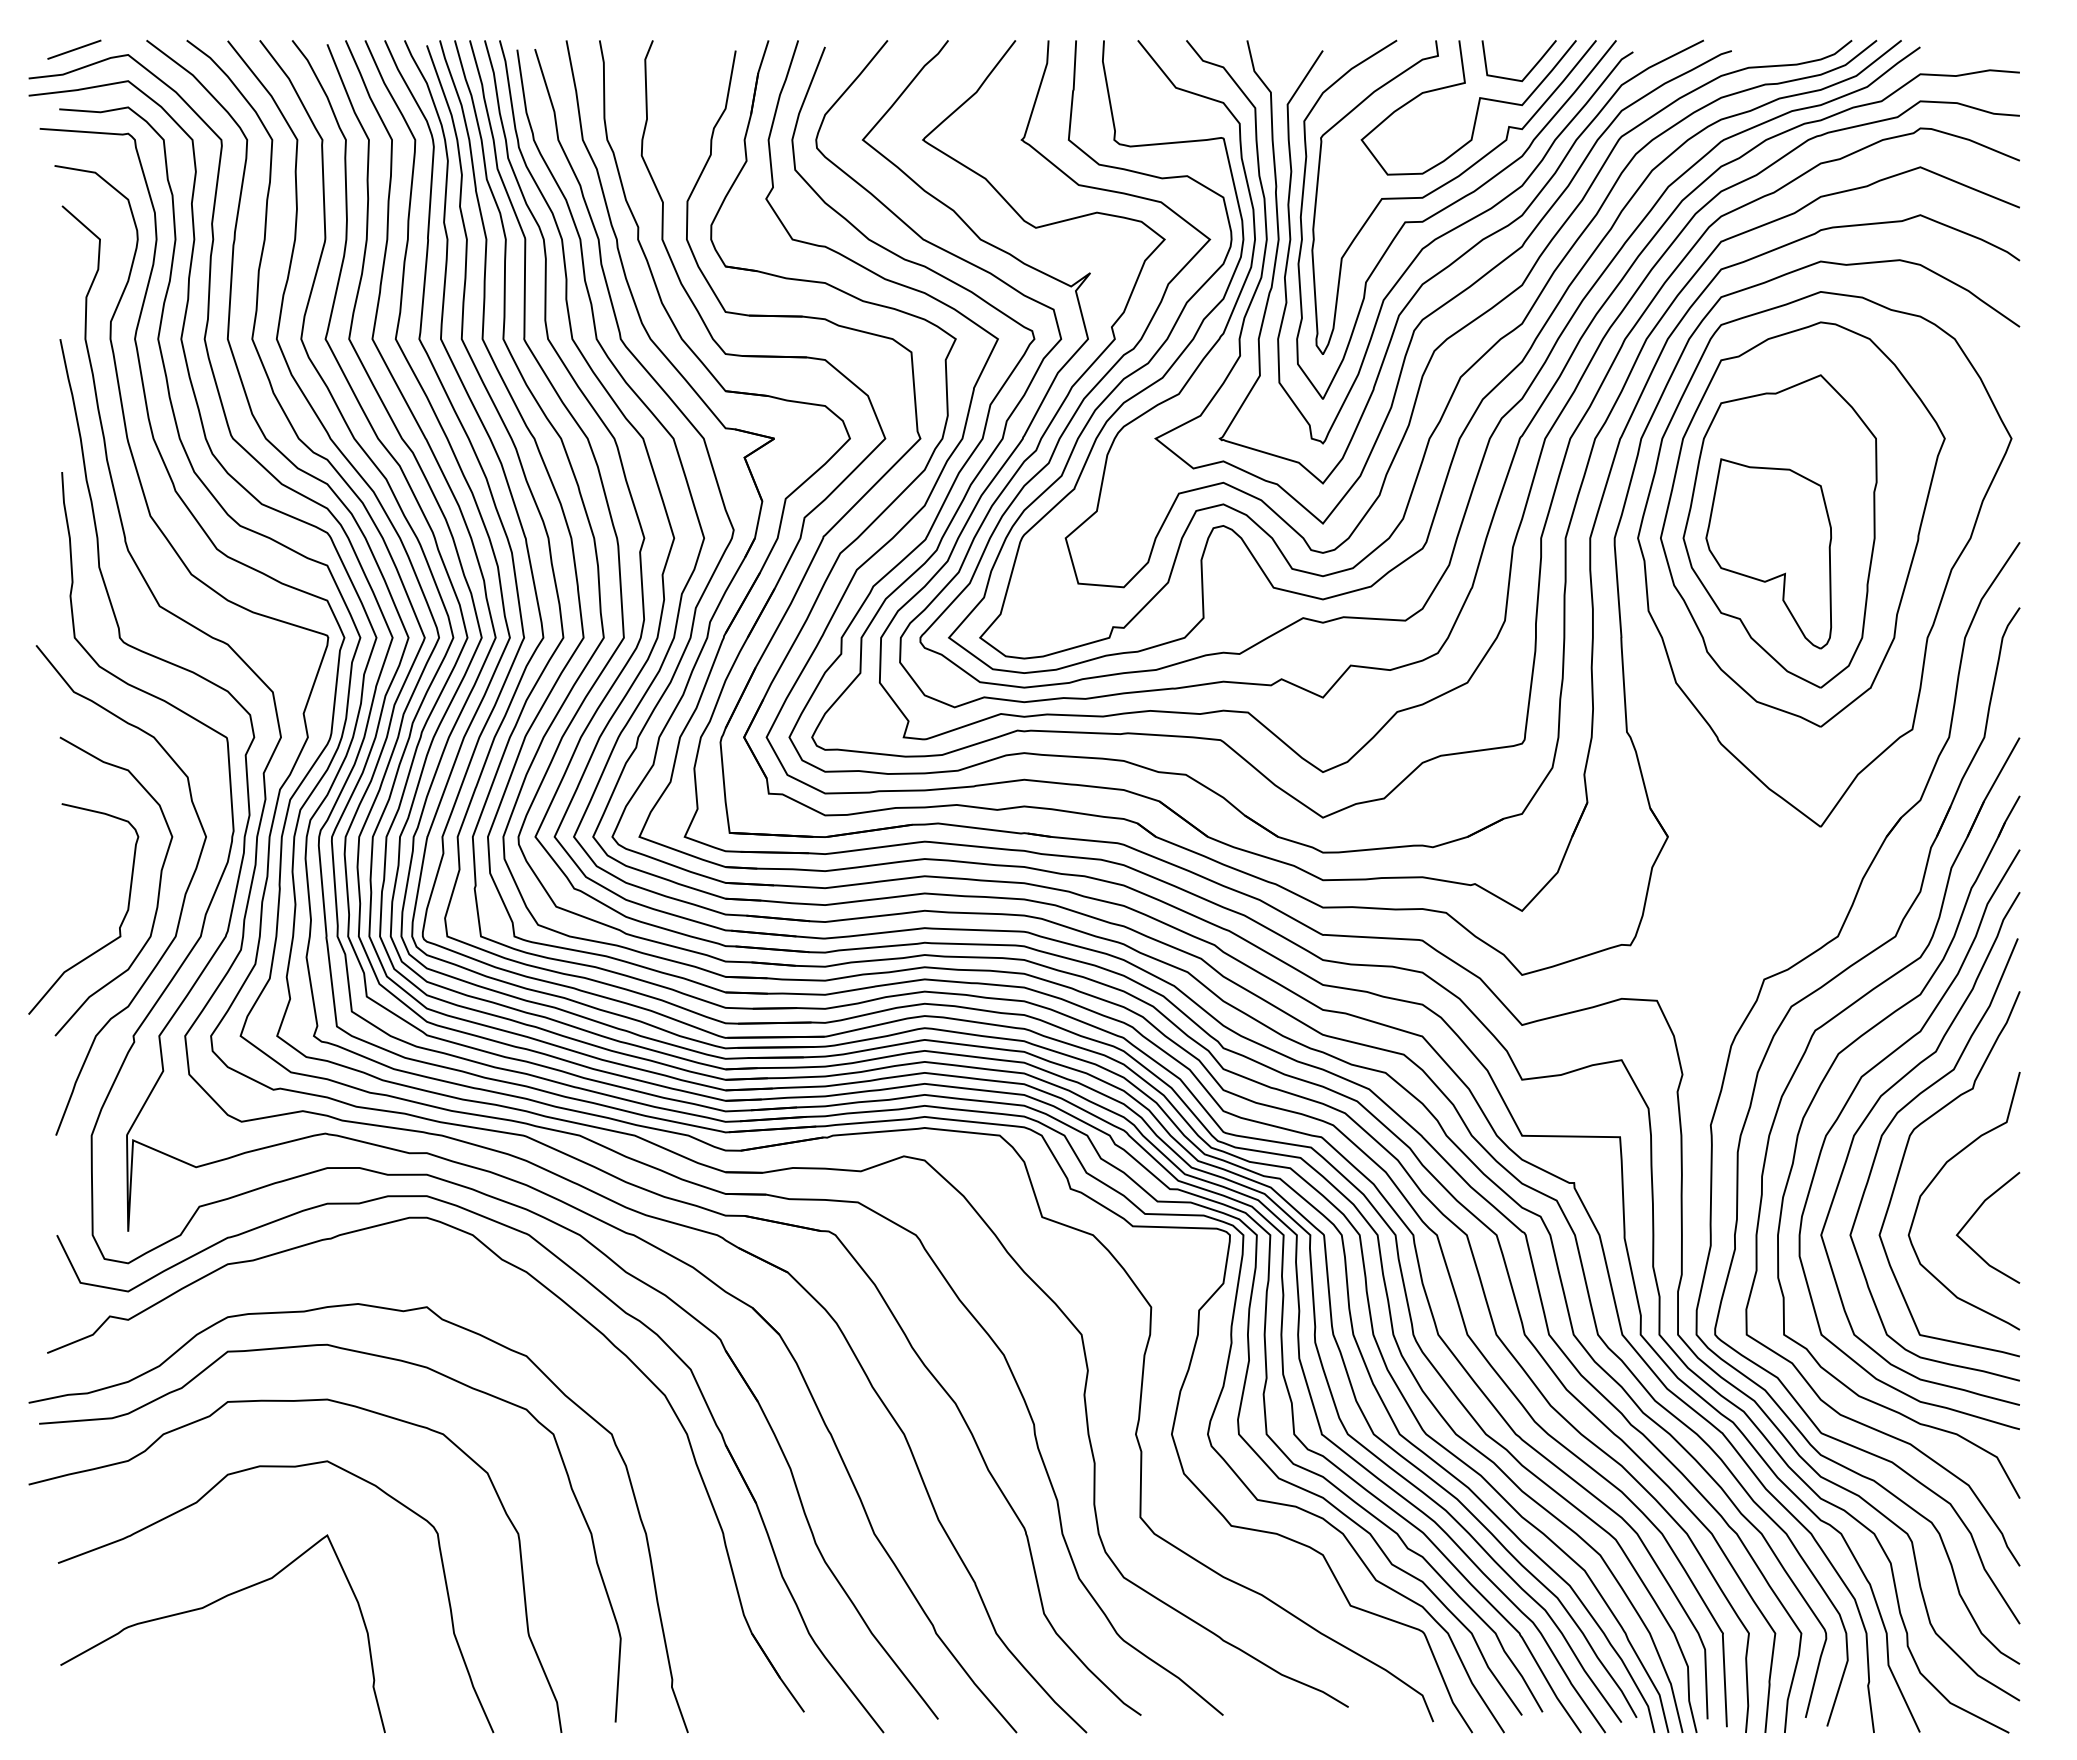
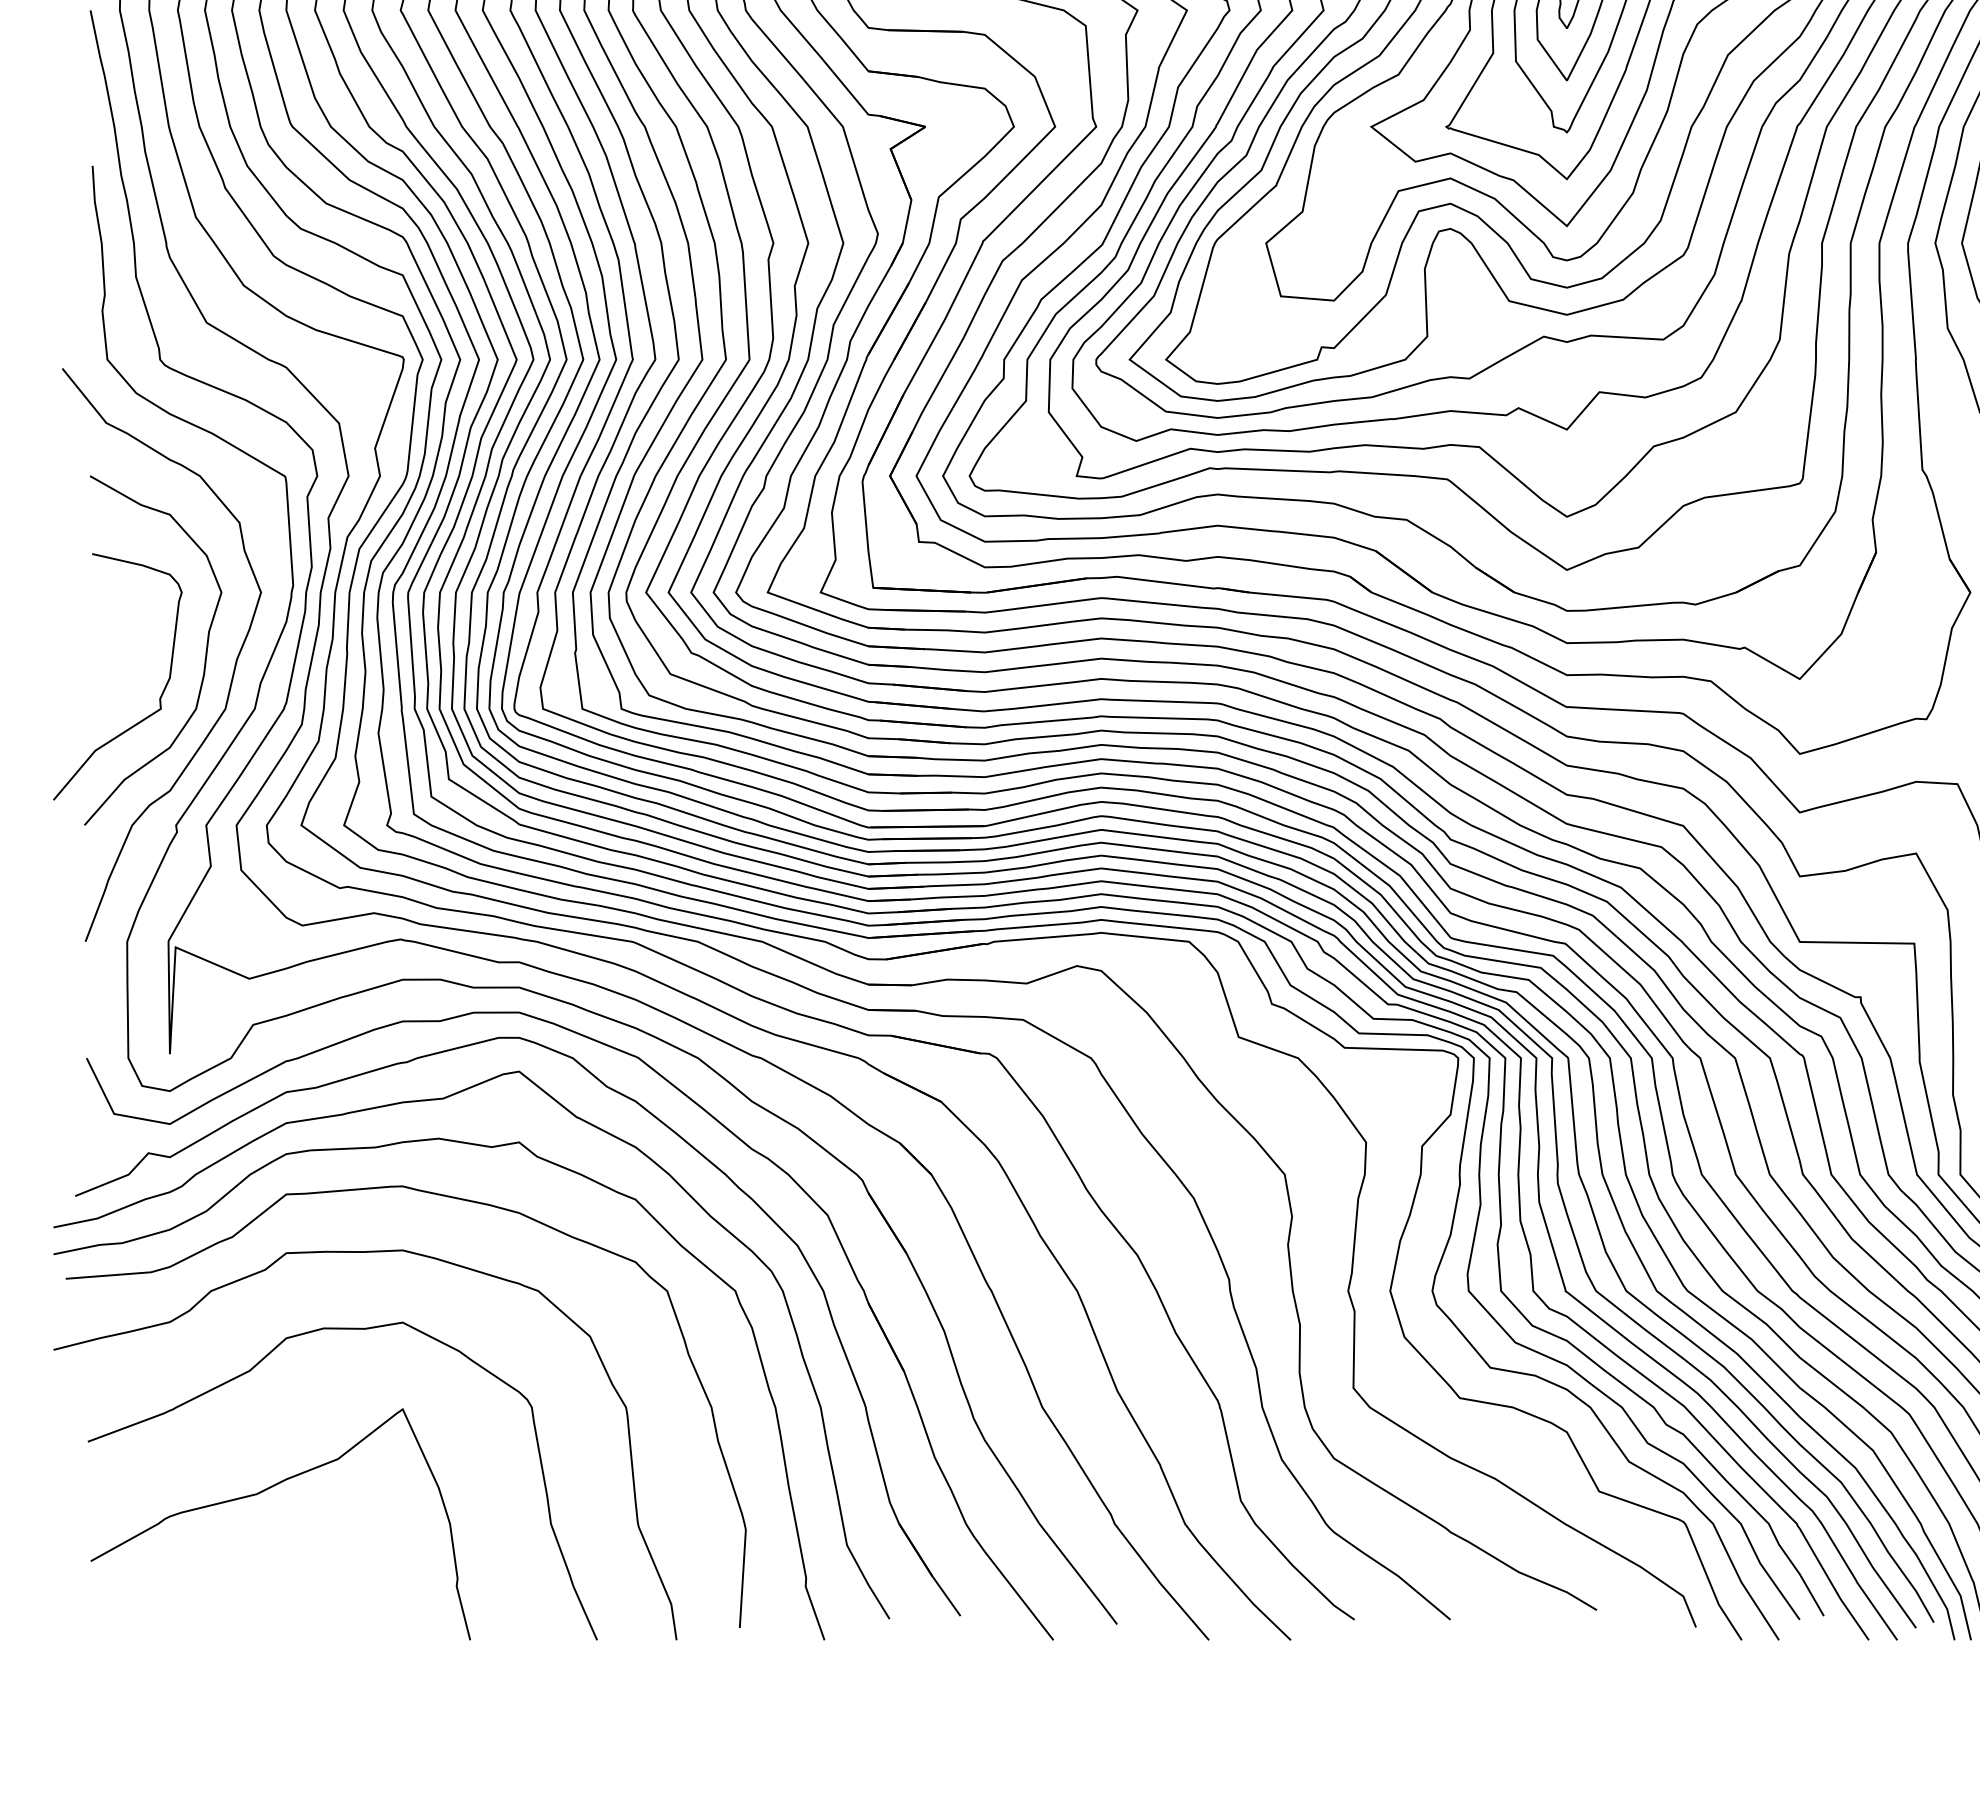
curve: (356, 1271) -> (436, 1100), added

